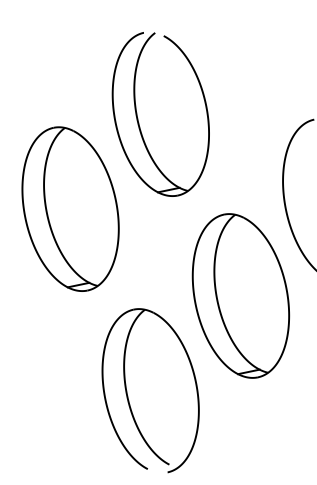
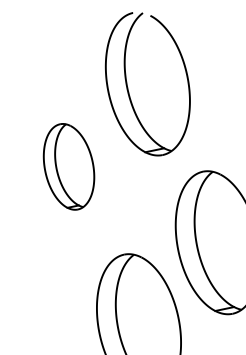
part: (70, 208) -> (68, 166), size x0.6

